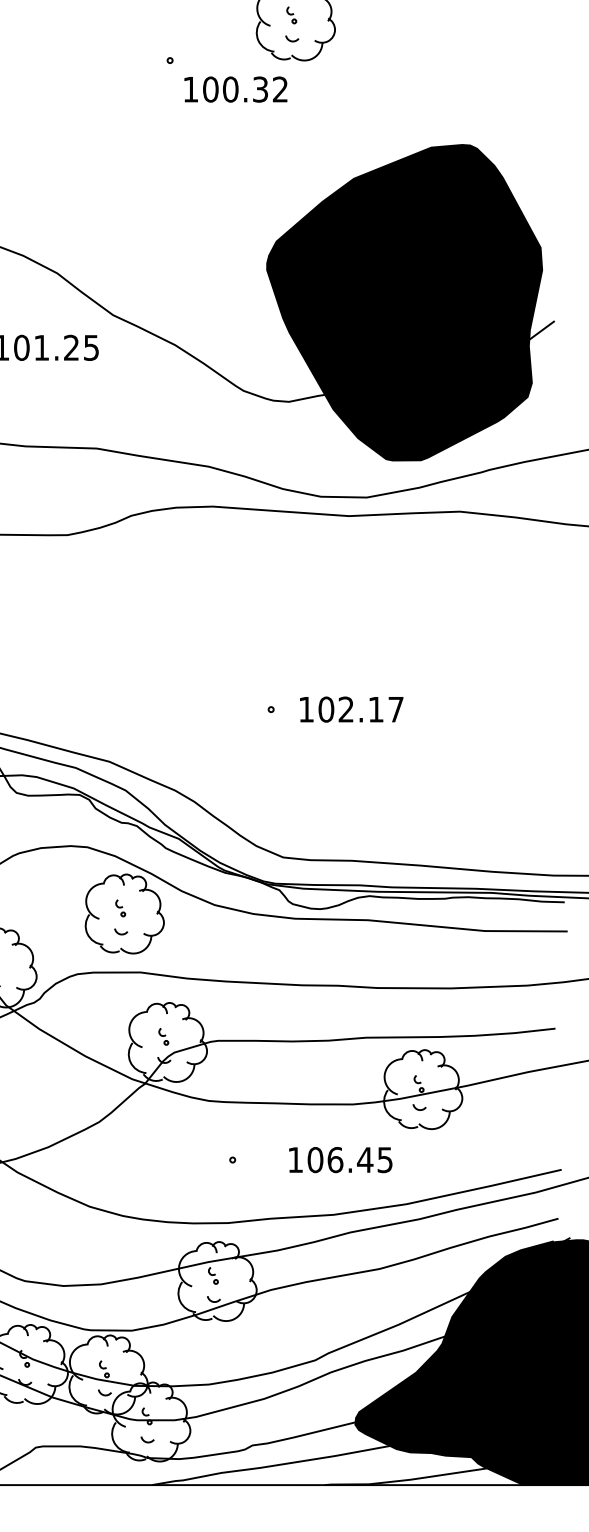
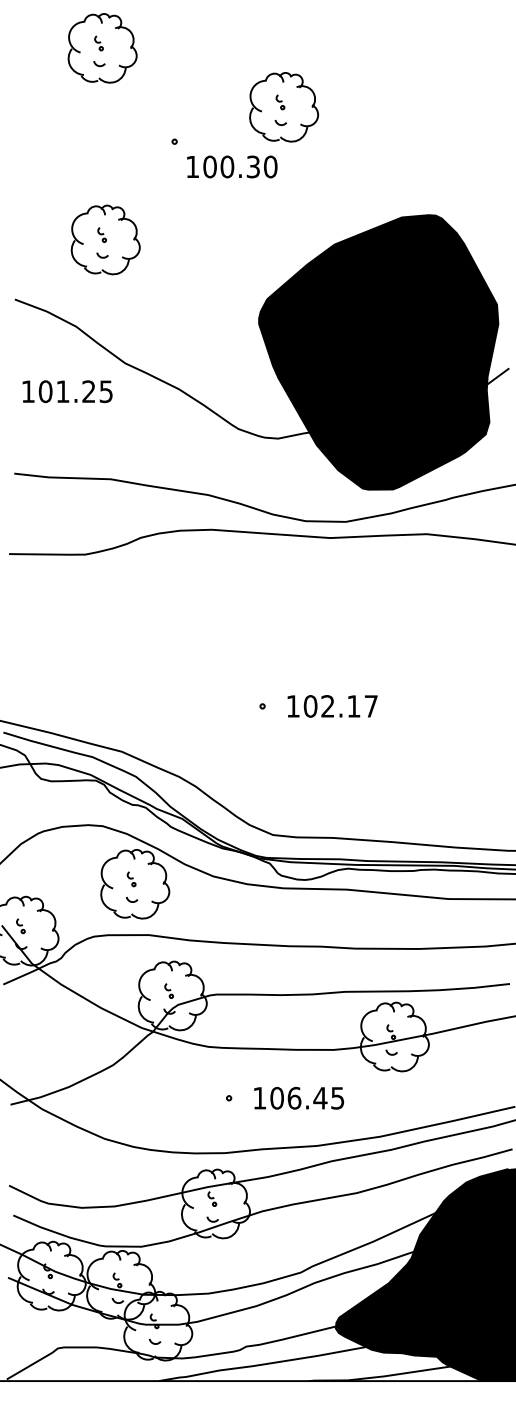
text: (280, 89) -> (270, 166), 100.32 -> 100.30
part: (90, 172) -> (105, 239), added
text: (341, 1160) -> (299, 1098), moved

